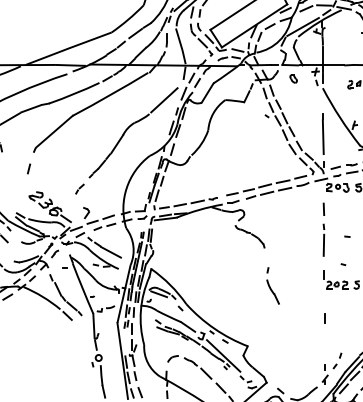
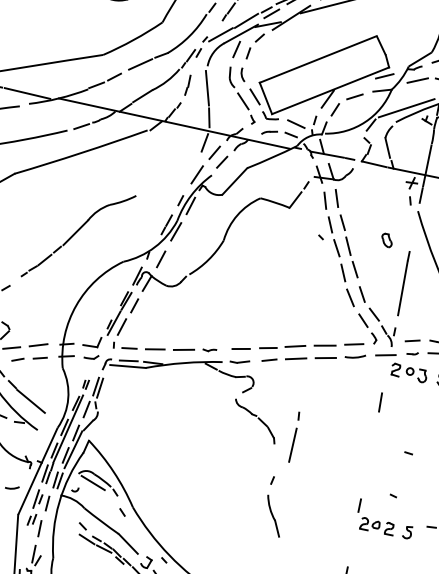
part: (293, 78) -> (386, 239), moved
line: (164, 100) -> (164, 179), removed
part: (323, 239) -> (294, 435), moved

